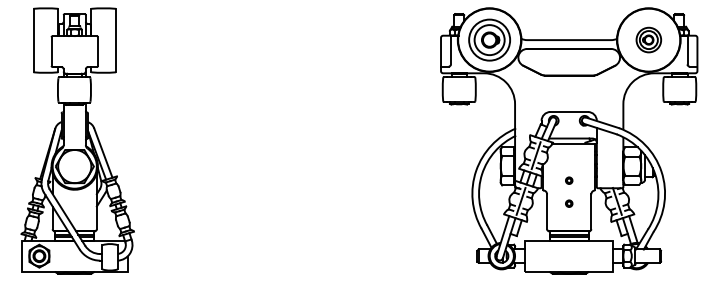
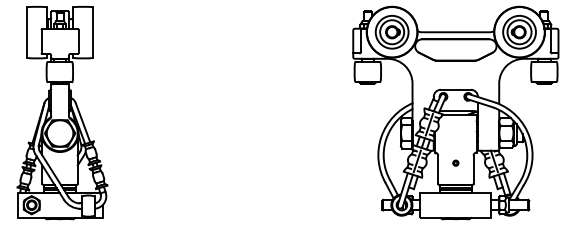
part: (648, 39) -> (519, 31), size x1.67
part: (569, 180) -> (456, 144), removed

